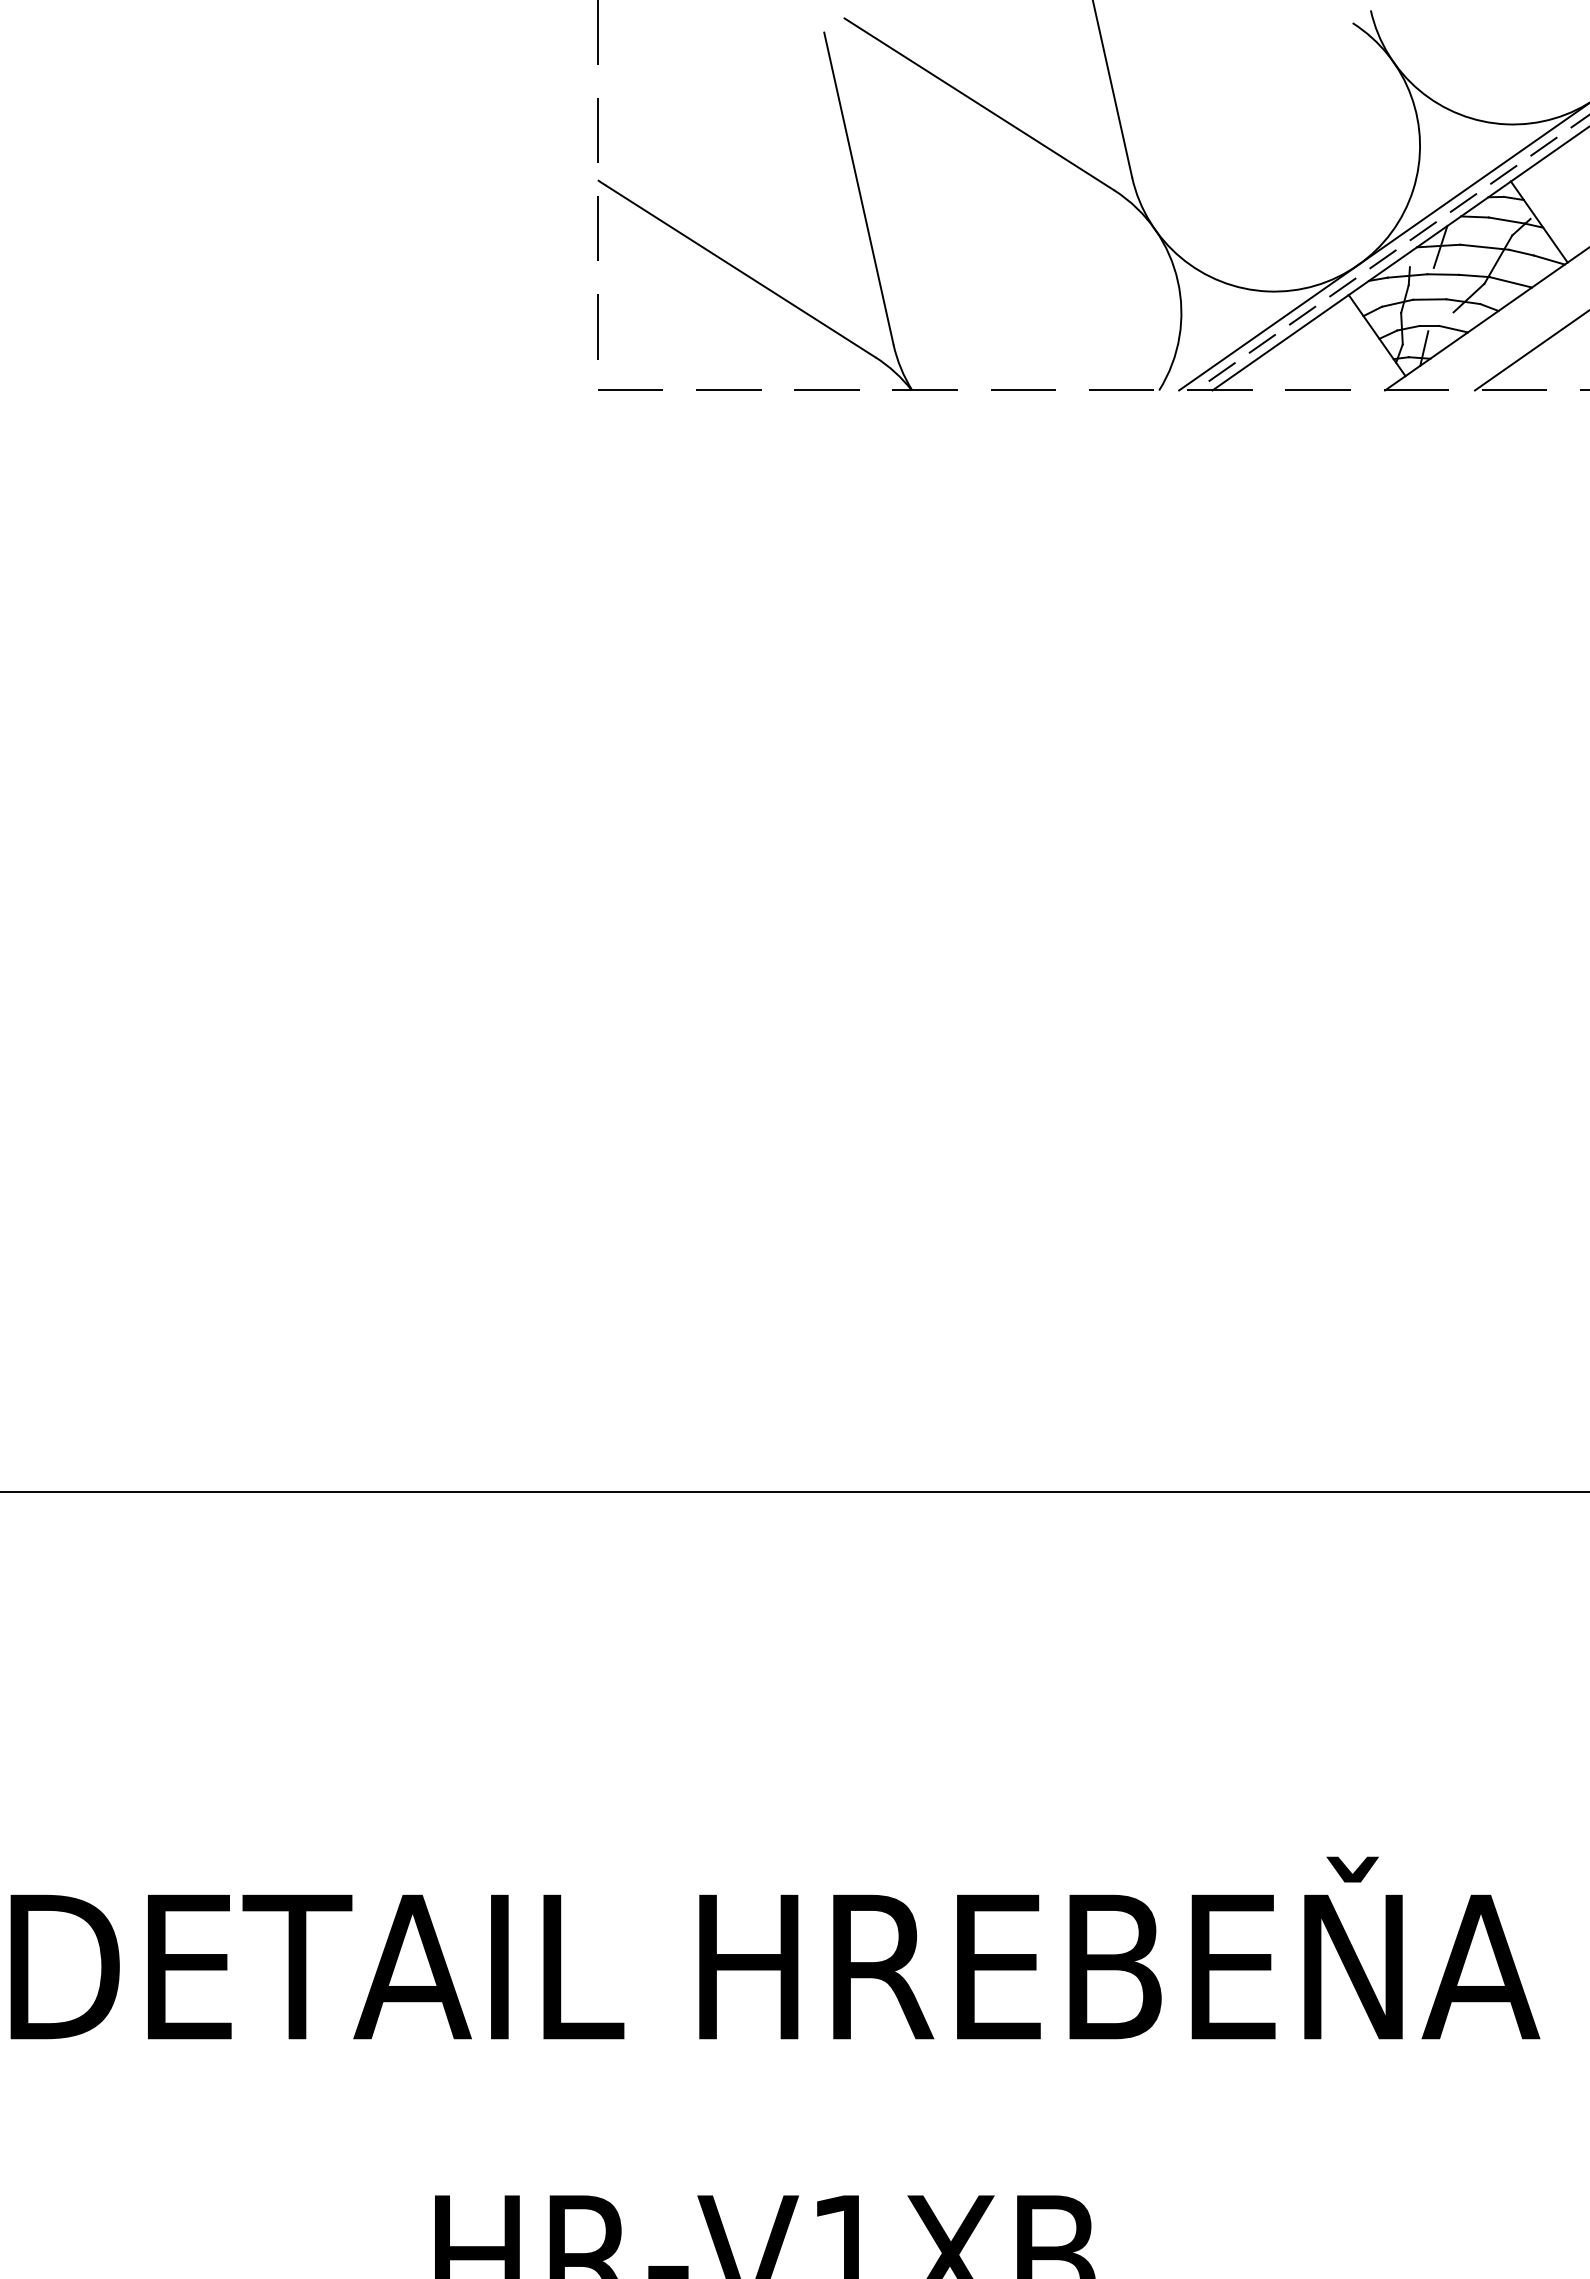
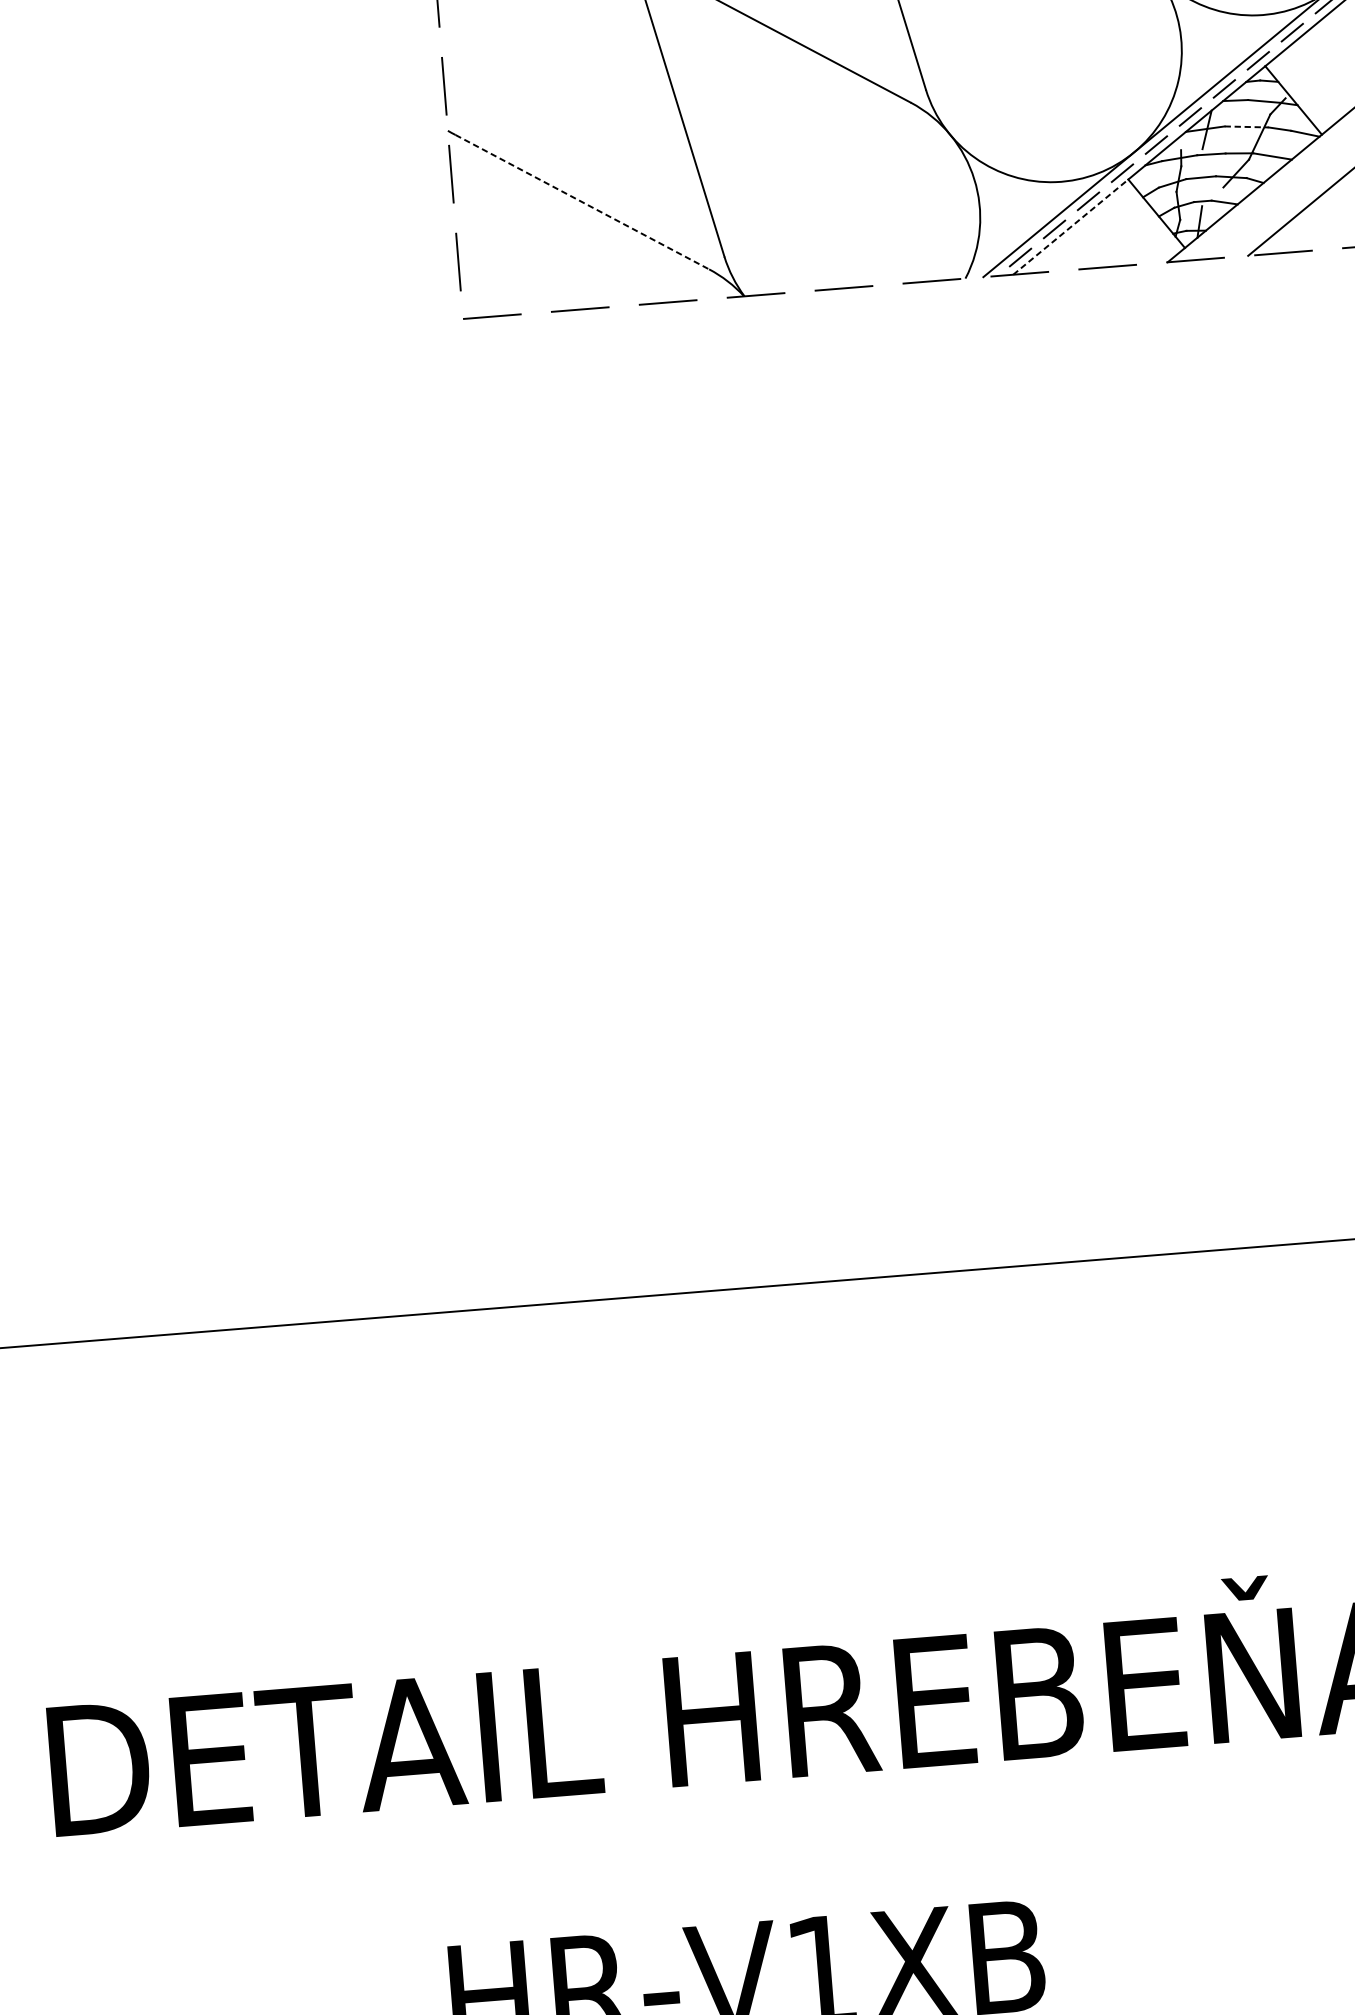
line: (1484, 247) -> (1246, 127), solid -> dashed
line: (740, 271) -> (582, 202), solid -> dashed
line: (1281, 342) -> (1071, 226), solid -> dashed

